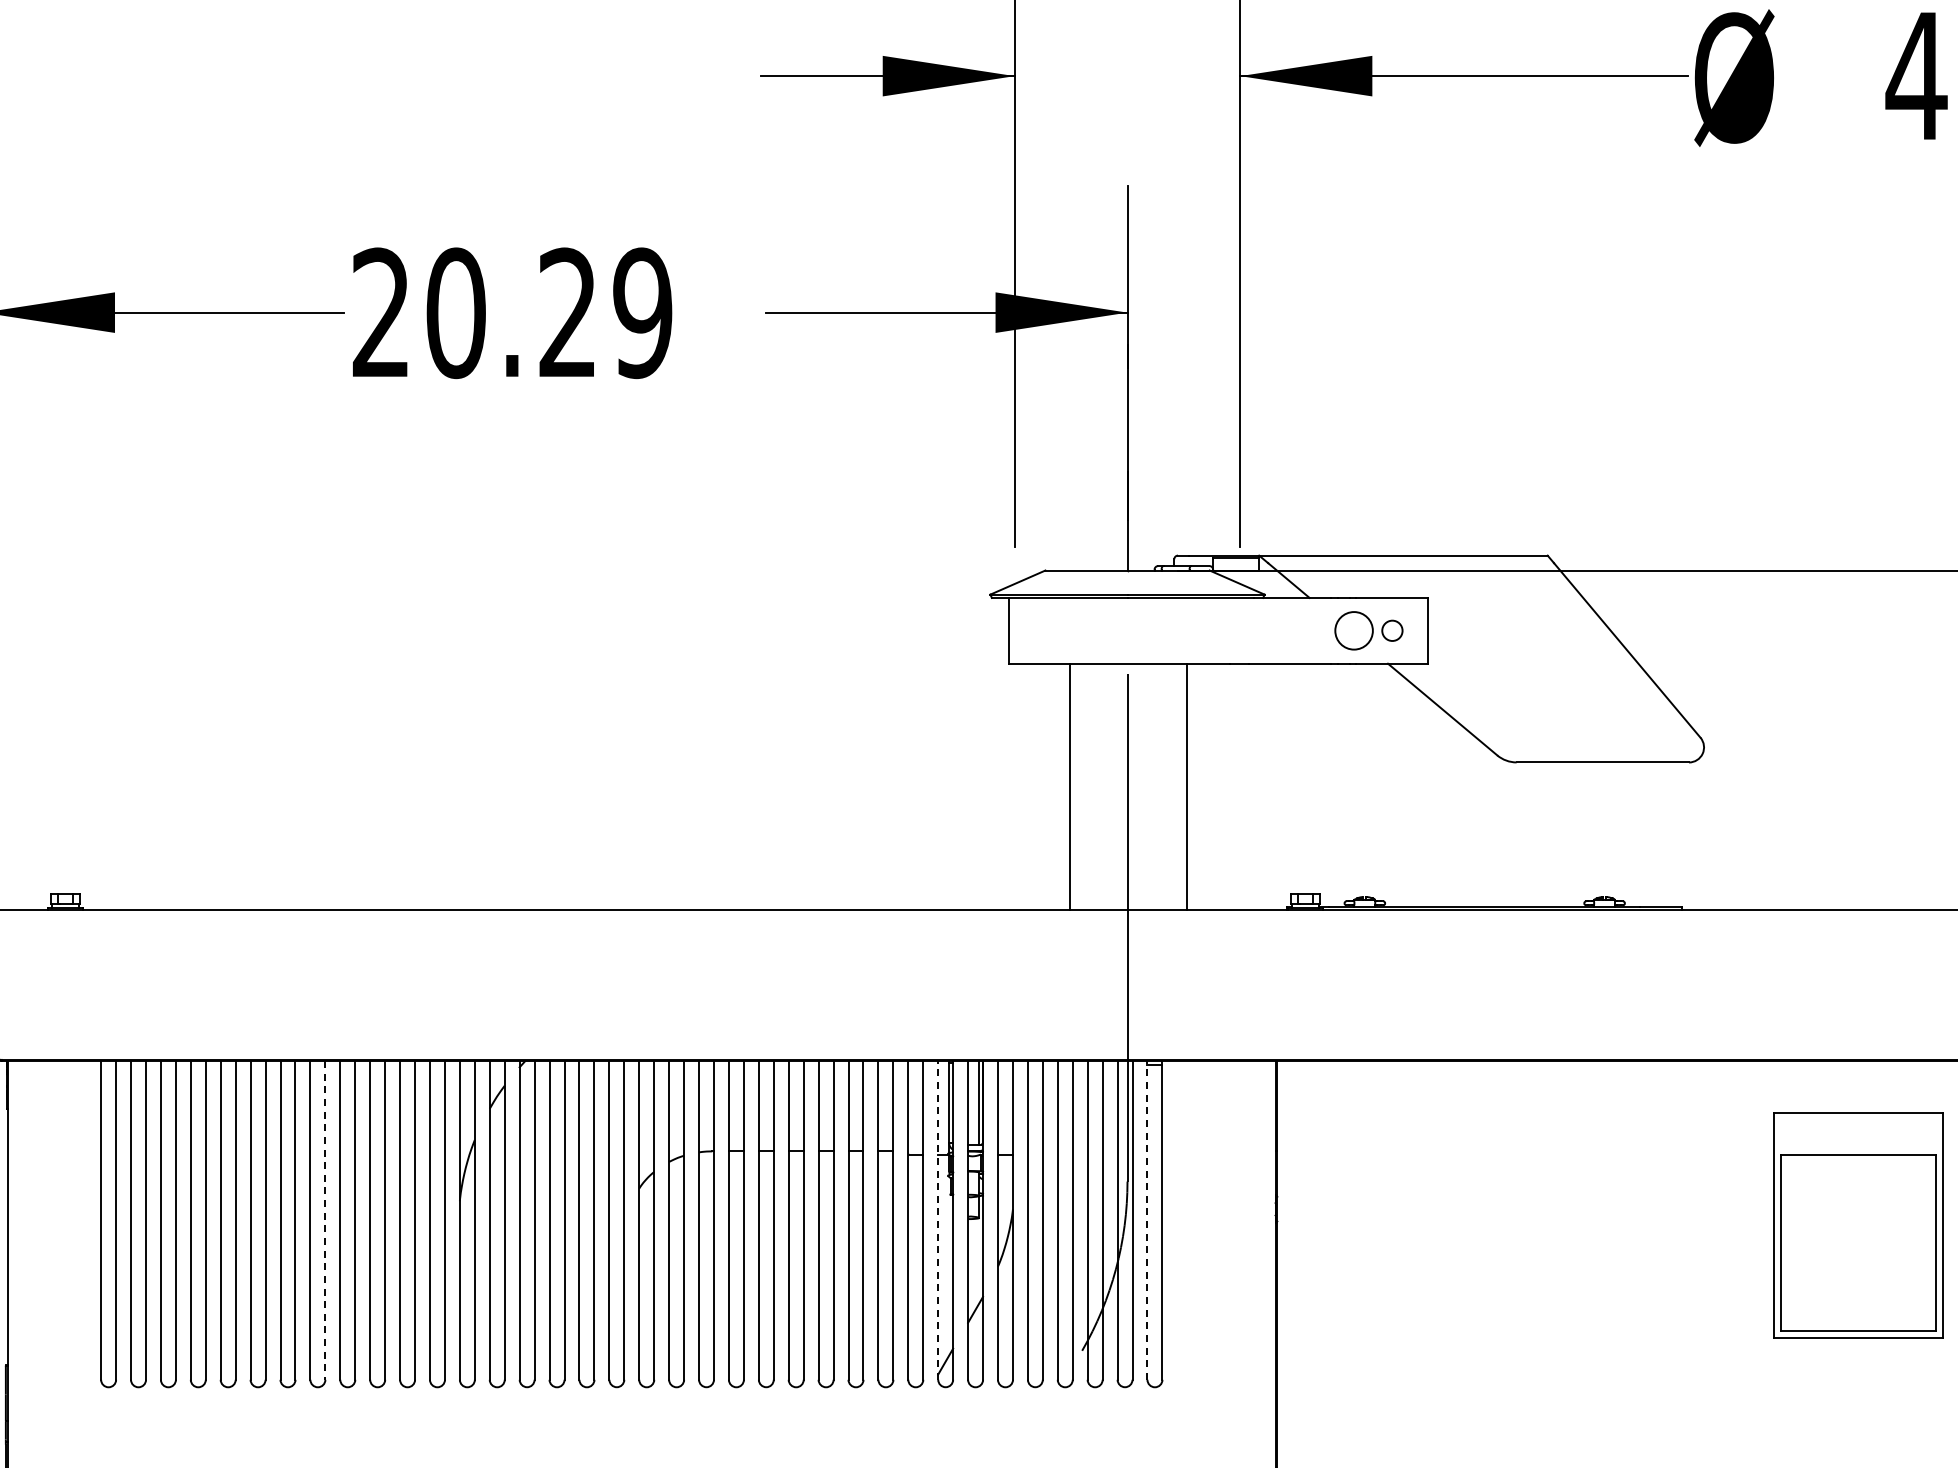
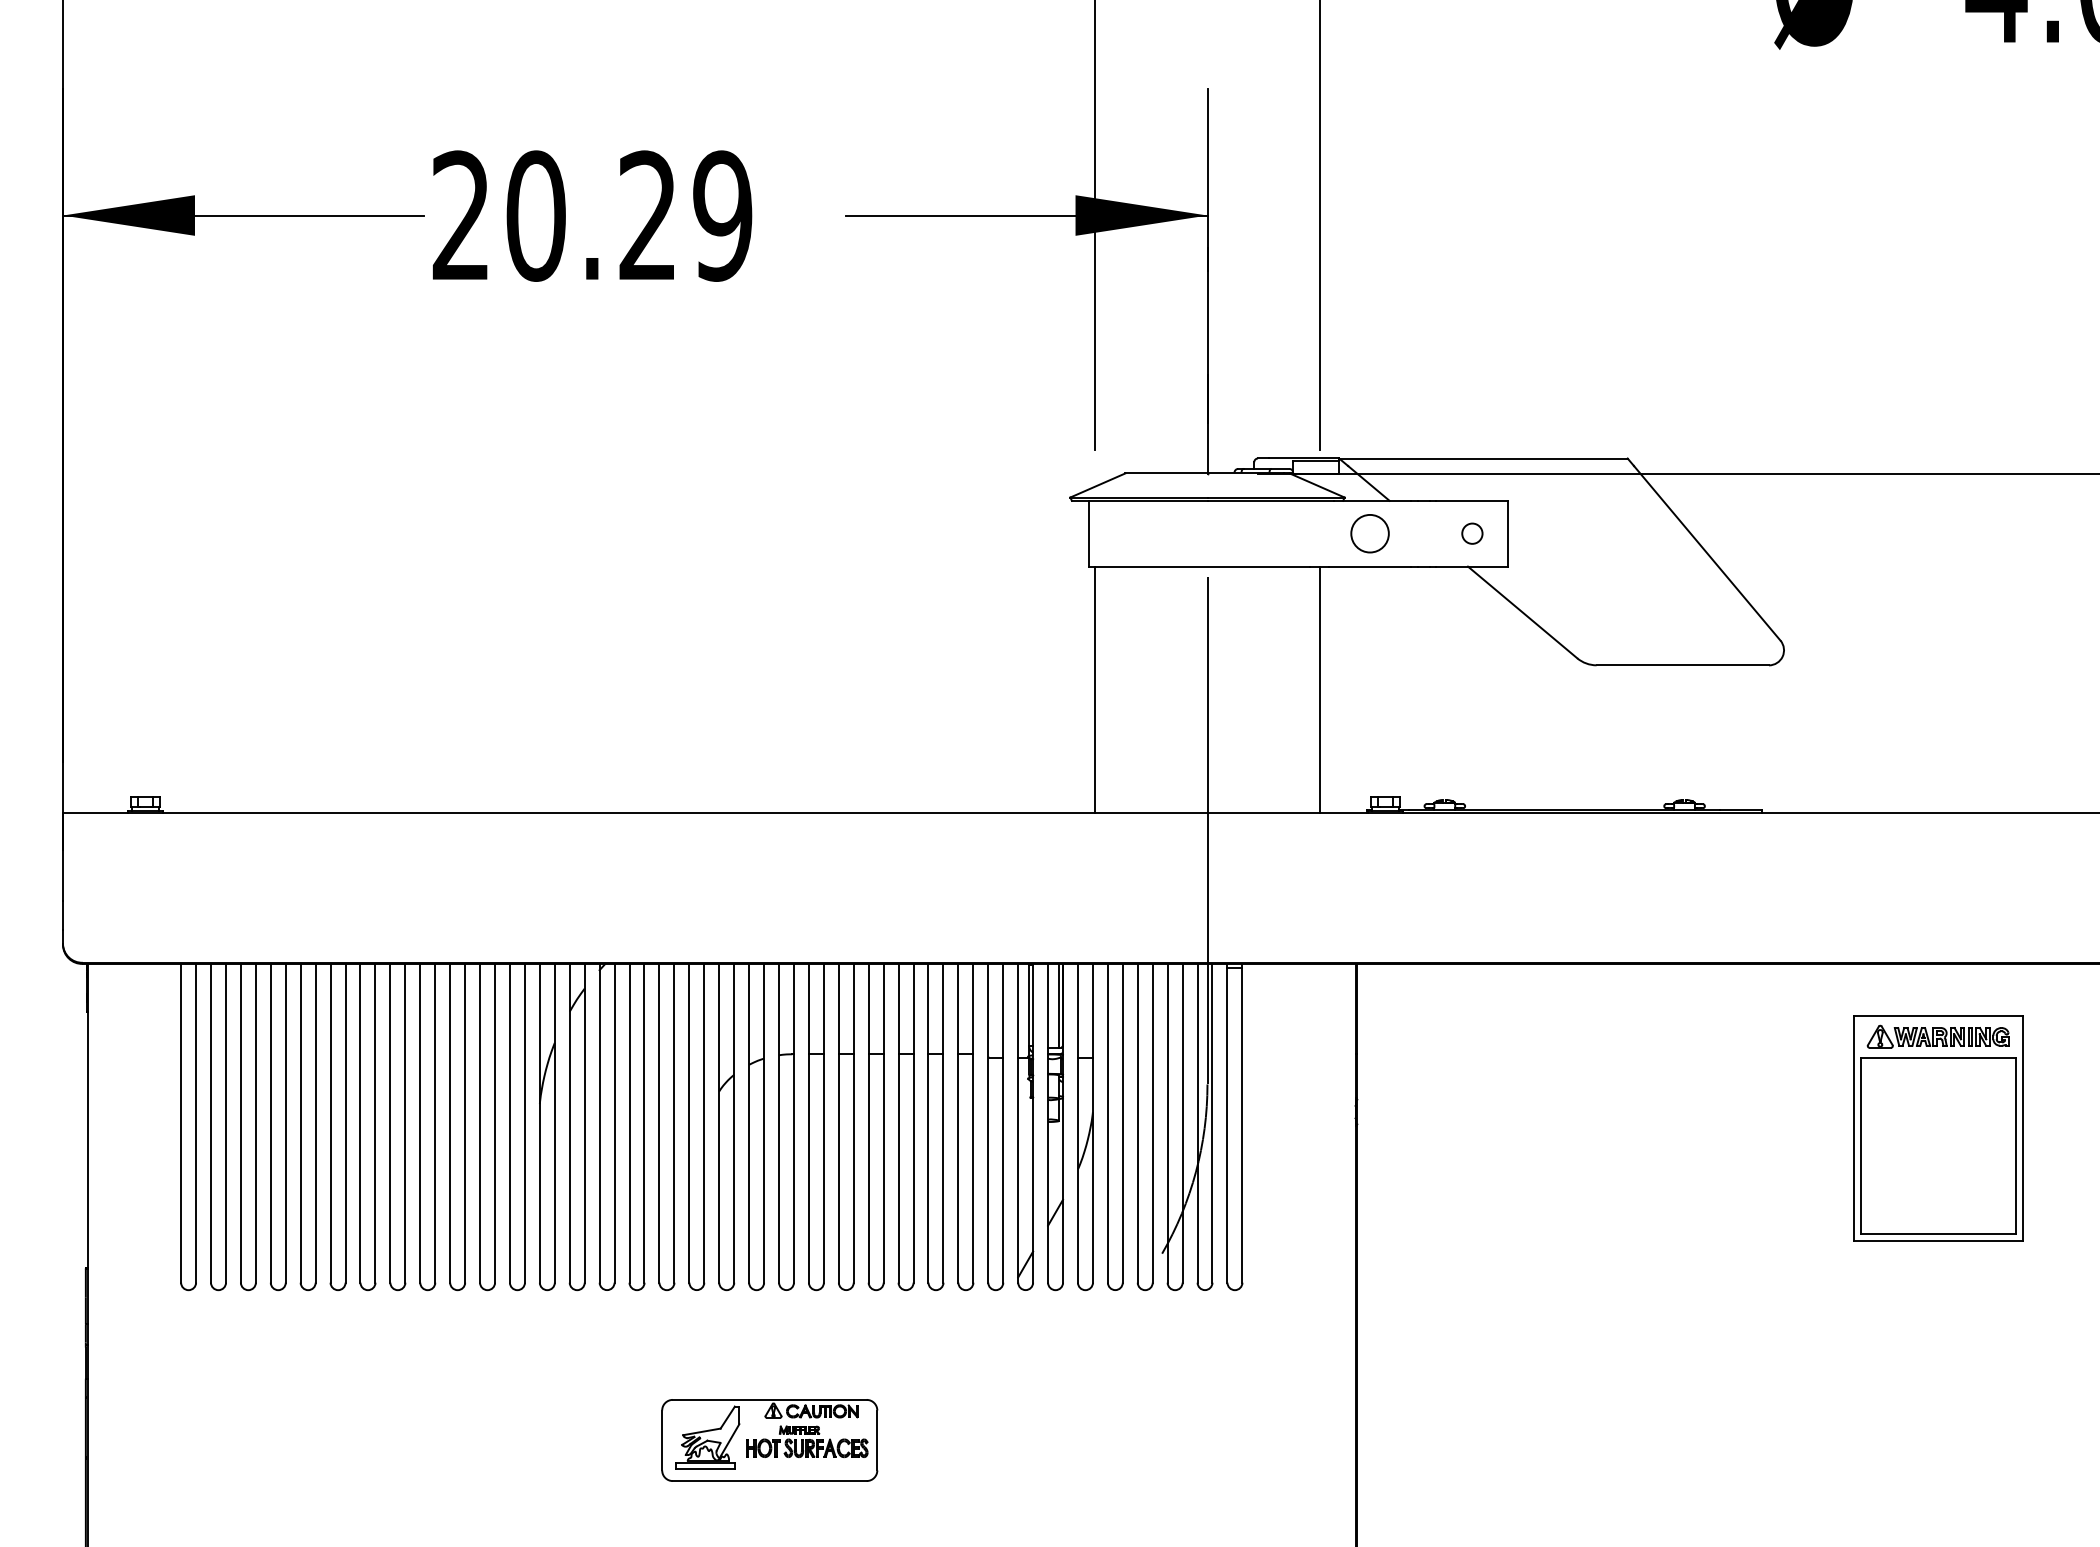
circle: (1353, 630) -> (1369, 533), moved
line: (1069, 786) -> (1094, 689), moved
line: (1187, 786) -> (1320, 689), moved
part: (1857, 1133) -> (1937, 1036), added
line: (938, 1219) -> (1018, 1122), dashed -> solid
line: (1147, 1219) -> (1227, 1122), dashed -> solid
line: (325, 1220) -> (405, 1123), dashed -> solid

